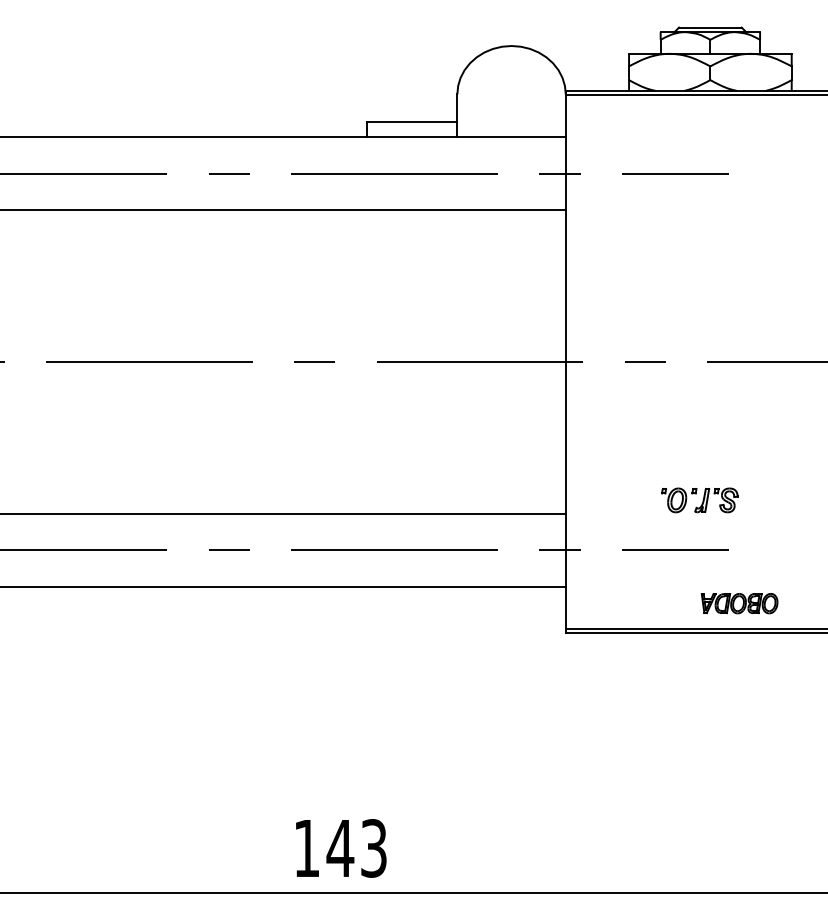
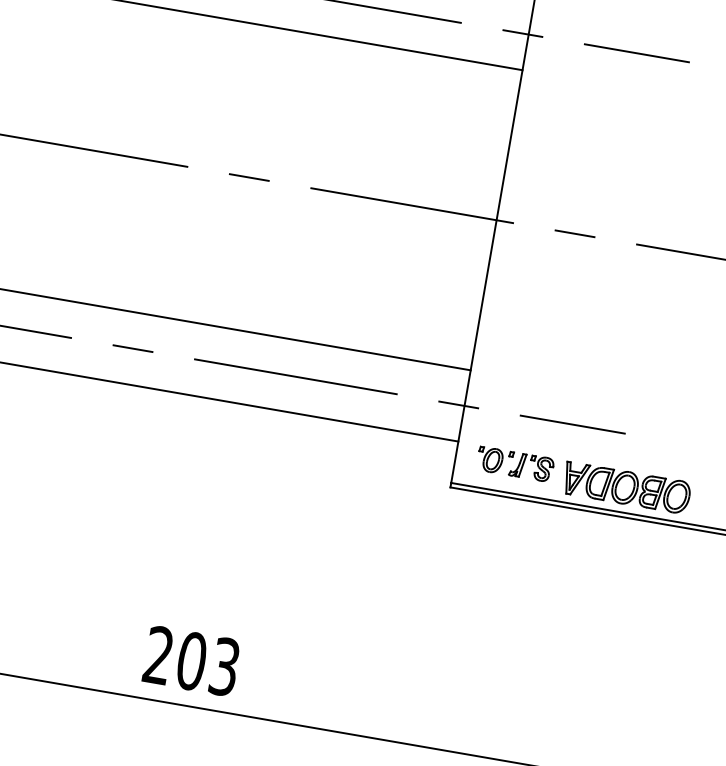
part: (699, 500) -> (515, 464), moved
part: (739, 603) -> (626, 487), size x1.67
text: (324, 848) -> (176, 658), 143 -> 203

